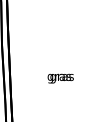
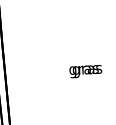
text: (60, 78) -> (85, 71), moved

